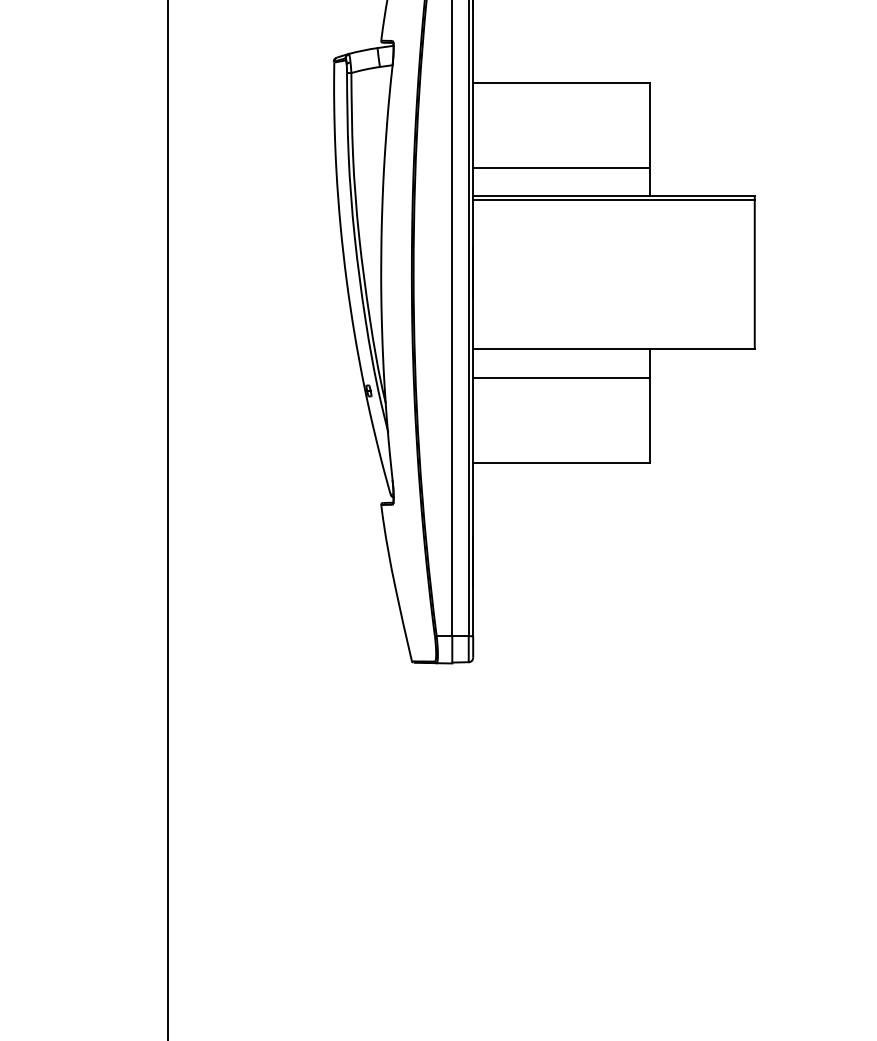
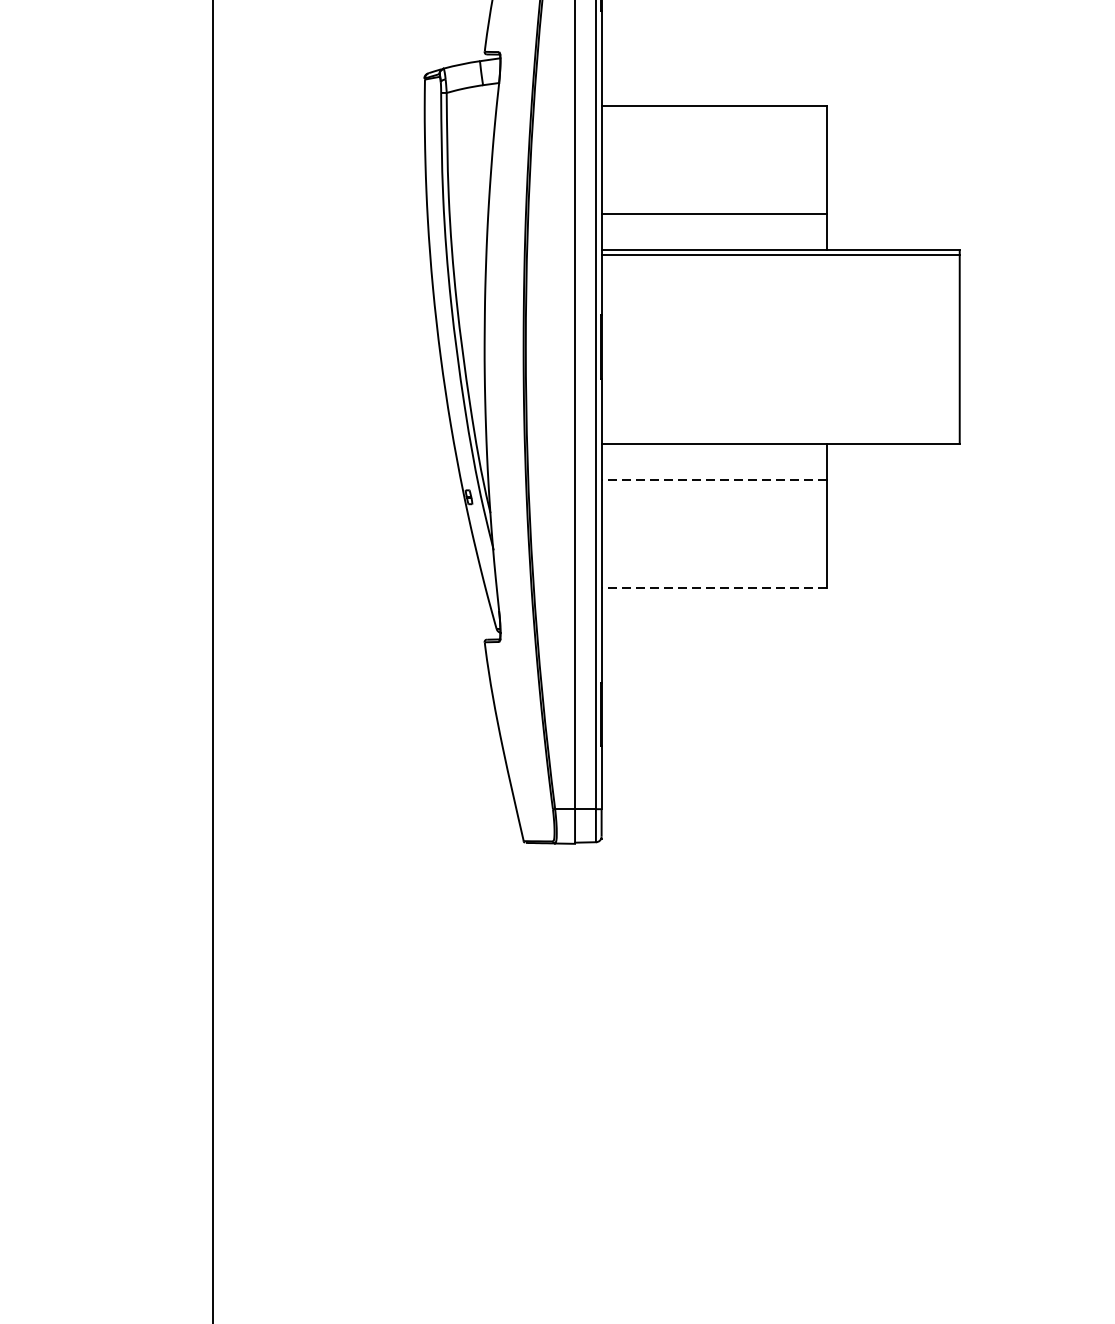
line: (561, 377) -> (713, 480), solid -> dashed
line: (561, 462) -> (713, 588), solid -> dashed

